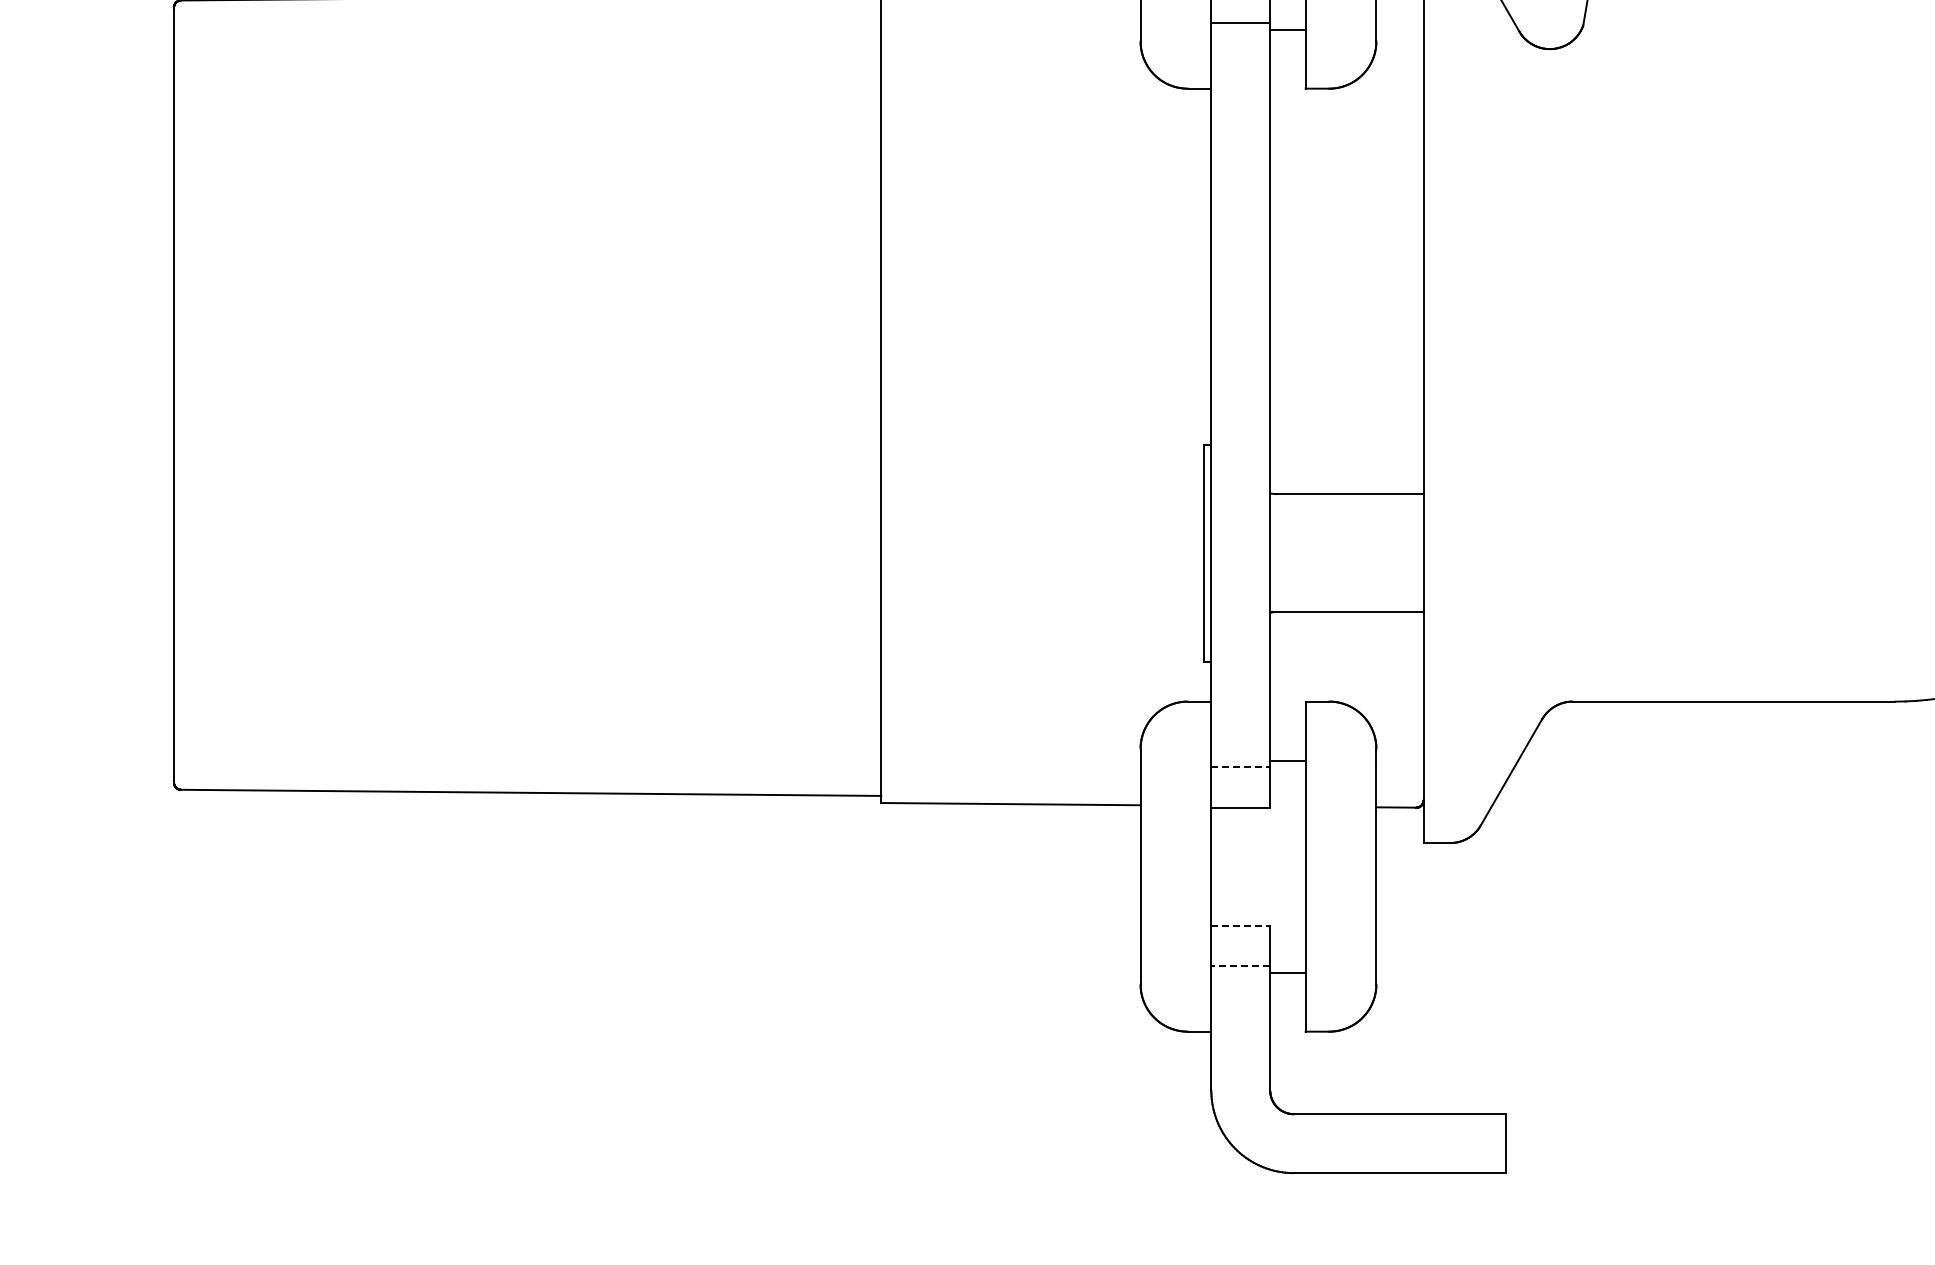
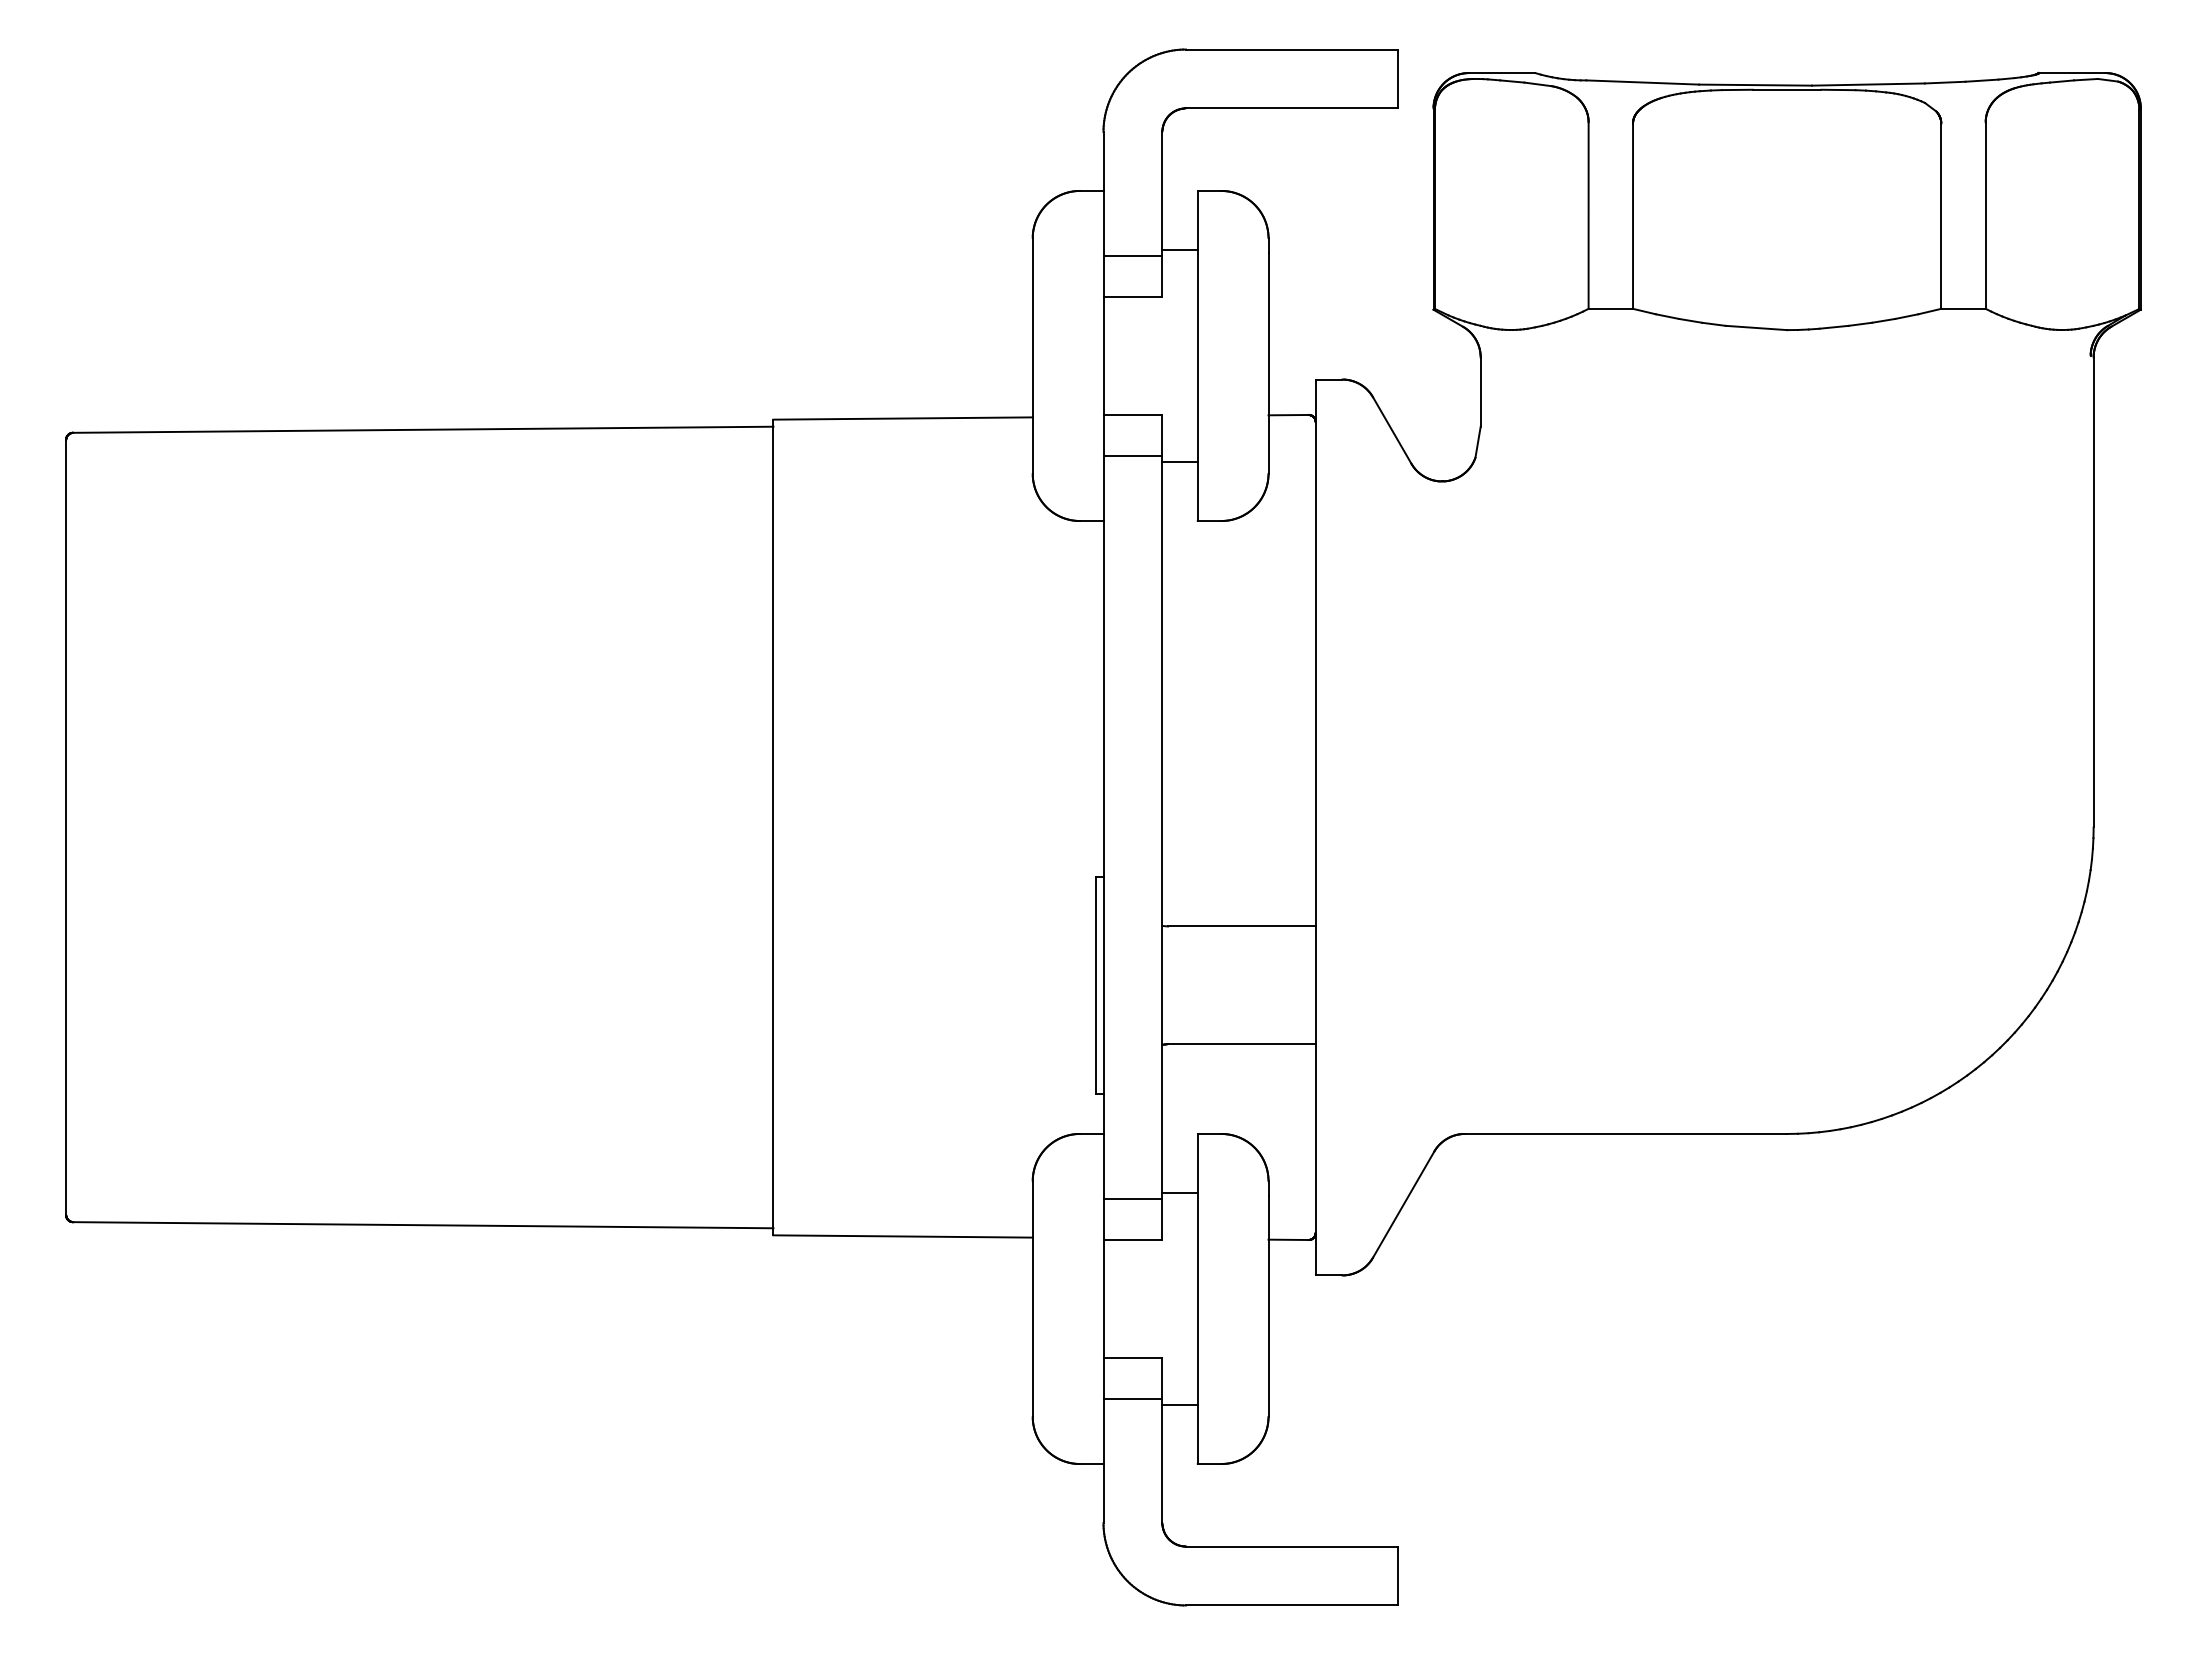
line: (1241, 767) -> (1133, 1199), dashed -> solid
line: (1241, 925) -> (1133, 1357), dashed -> solid
line: (1240, 966) -> (1132, 1398), dashed -> solid

